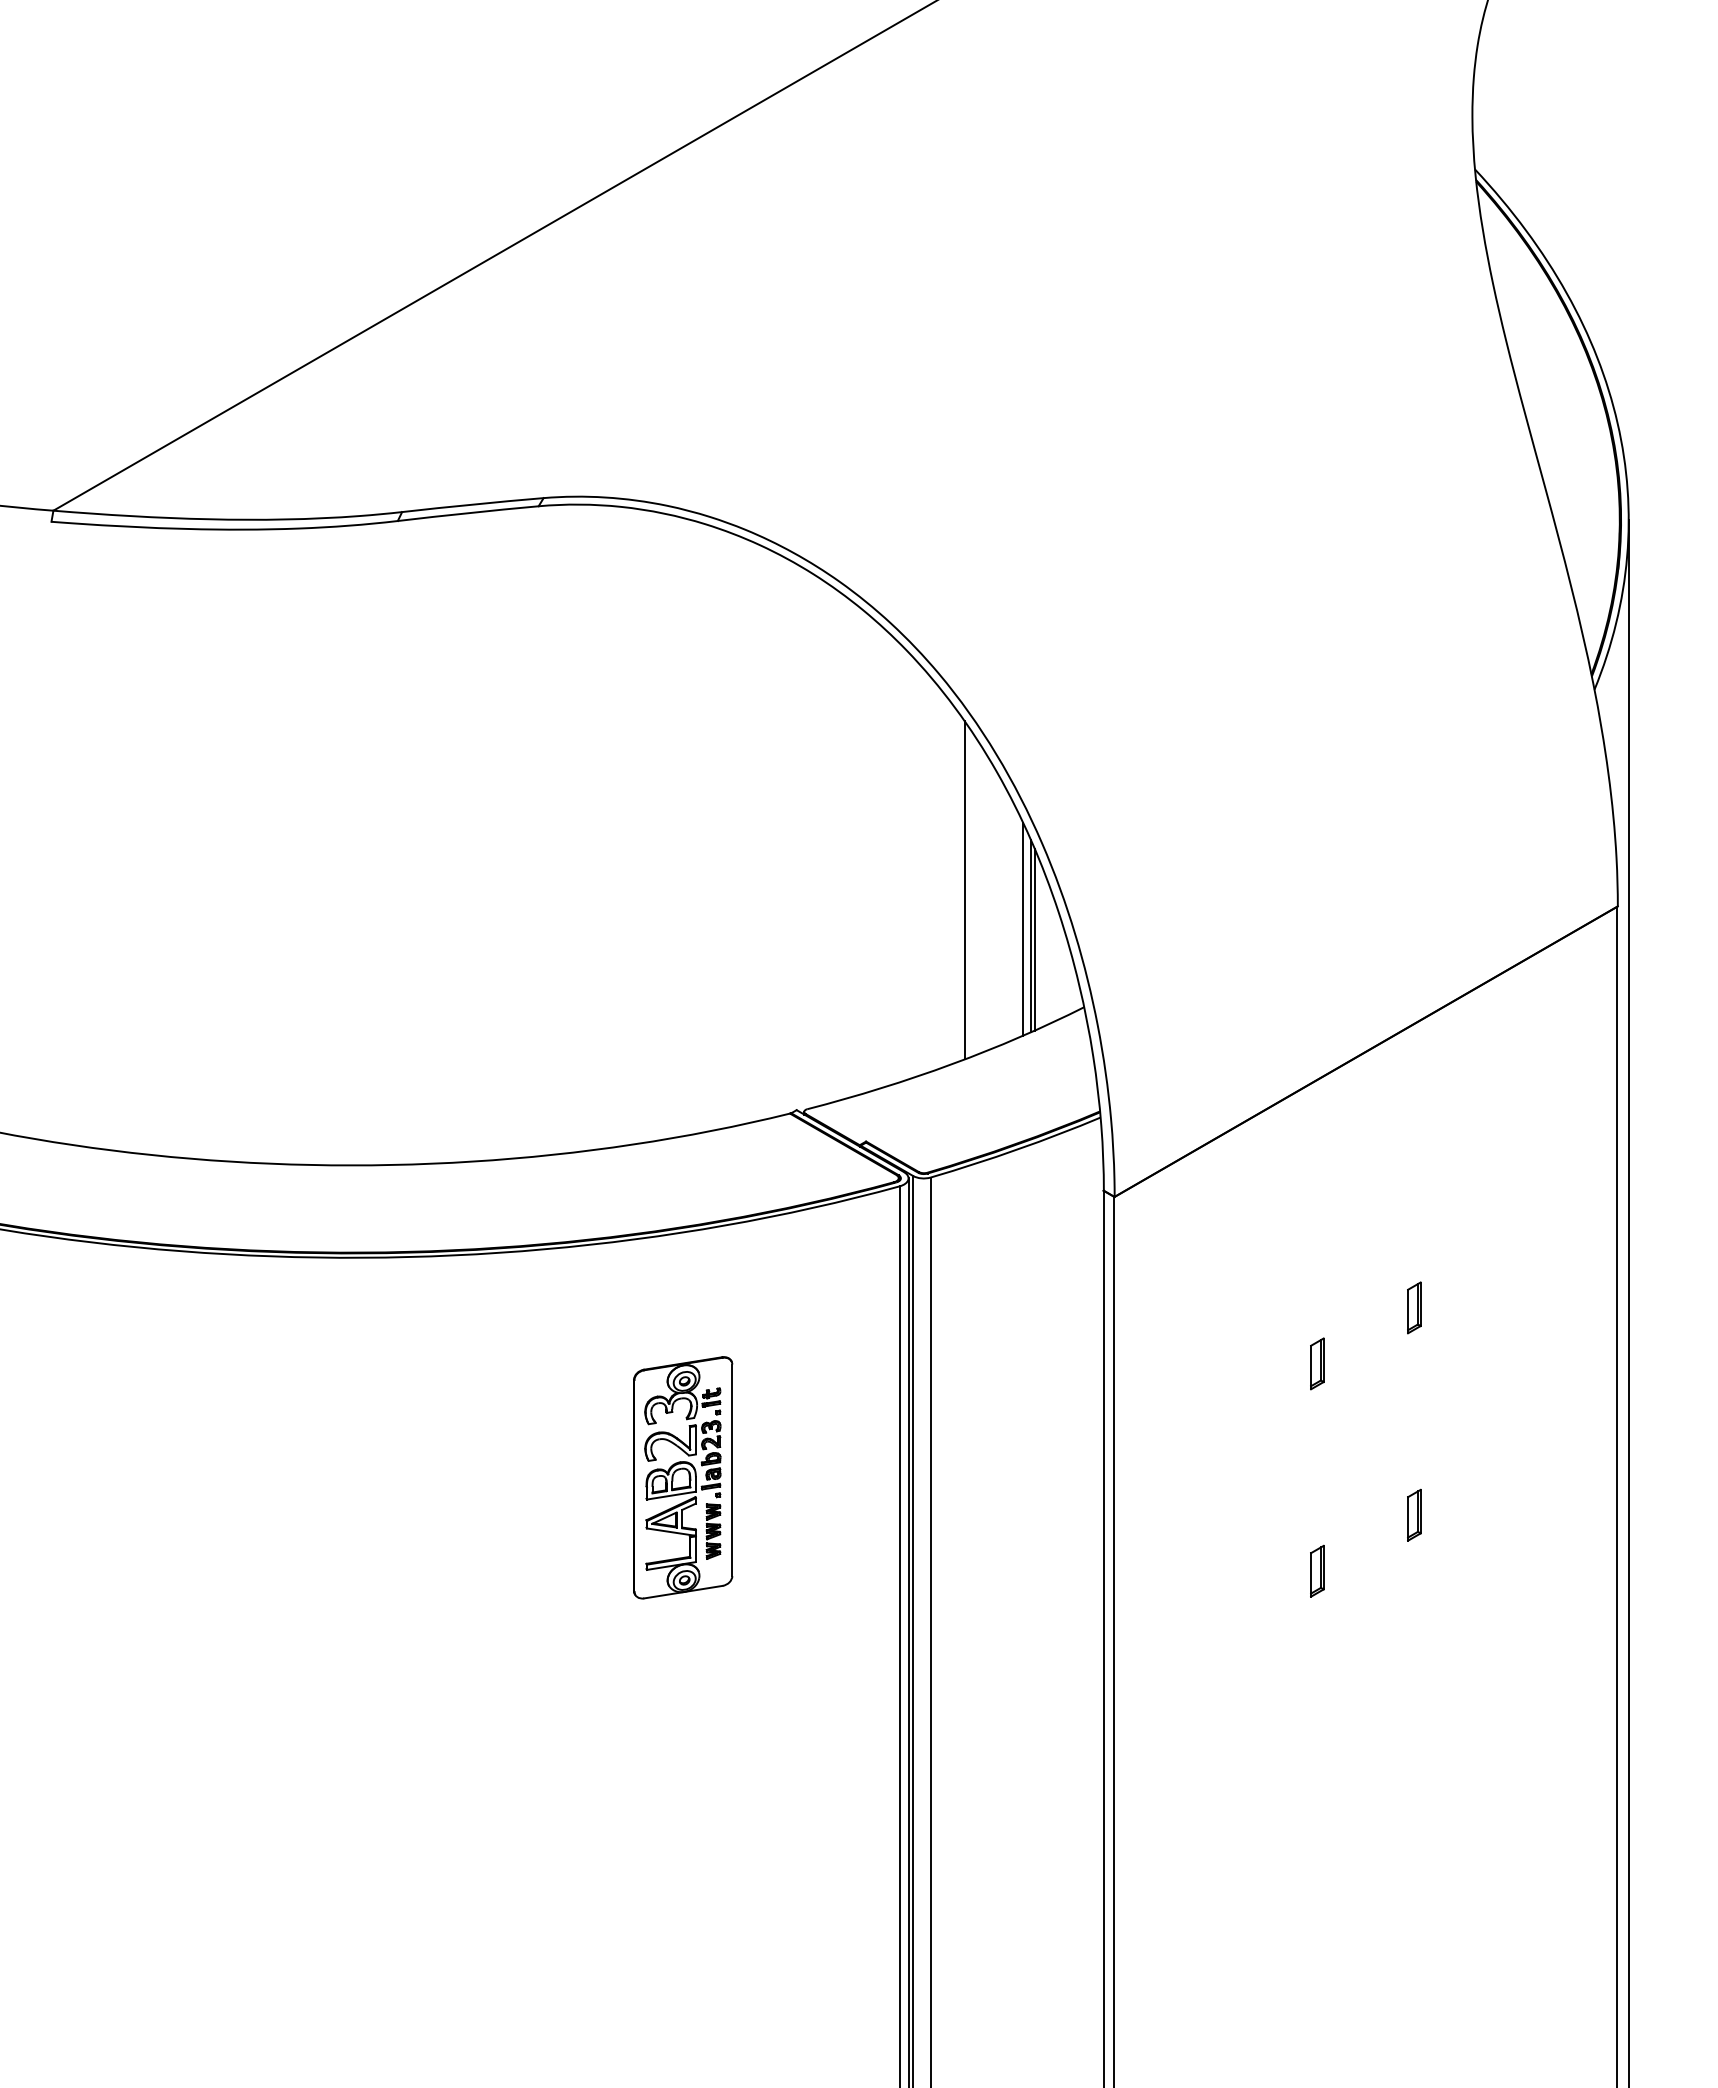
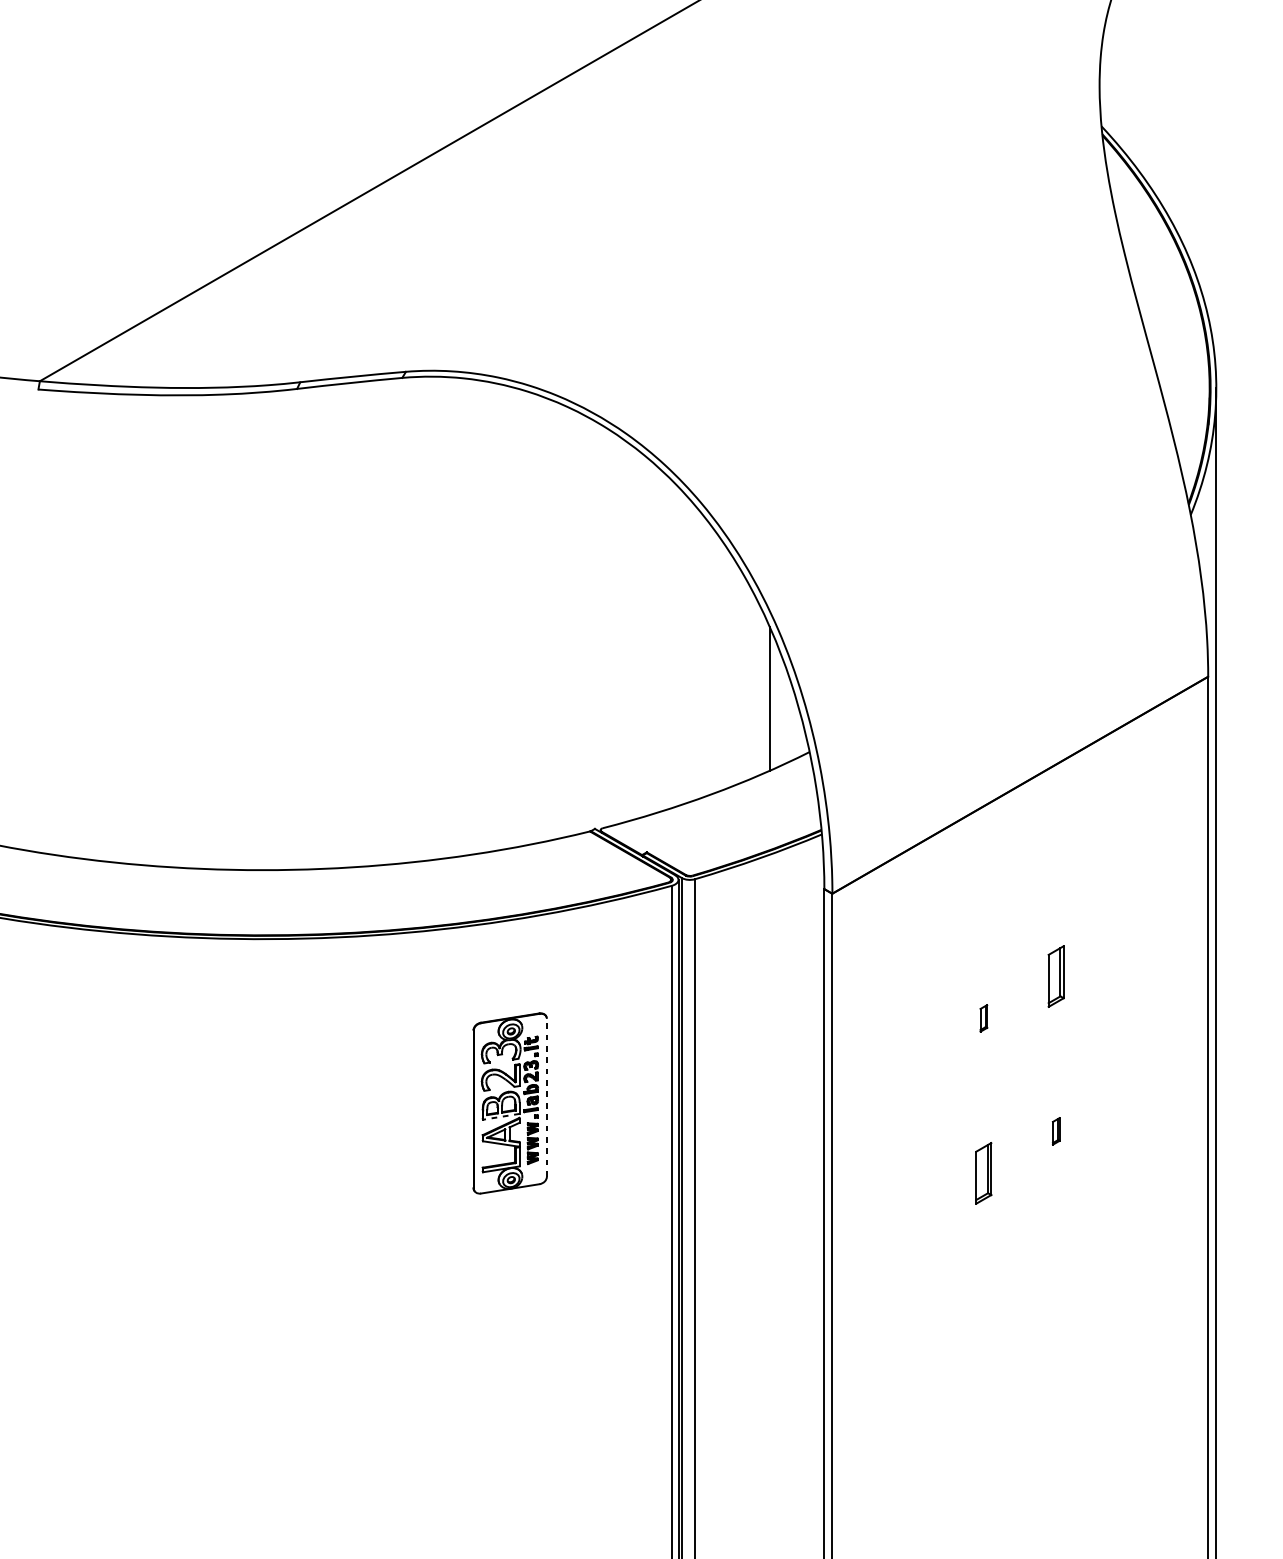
line: (964, 890) -> (720, 664), removed
line: (1023, 928) -> (764, 693), removed
line: (1034, 939) -> (772, 701), removed
part: (1414, 1307) -> (1056, 976), size x1.6
part: (1317, 1363) -> (983, 1018), size x0.7
line: (732, 1470) -> (547, 1098), solid -> dashed
line: (671, 1495) -> (501, 1116), solid -> dashed
part: (1414, 1514) -> (1056, 1130), size x0.7
part: (1317, 1570) -> (983, 1172), size x1.6

